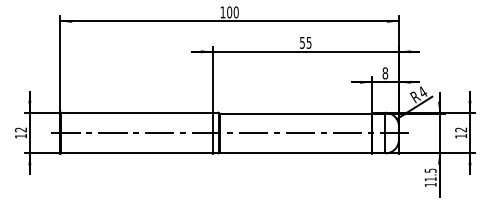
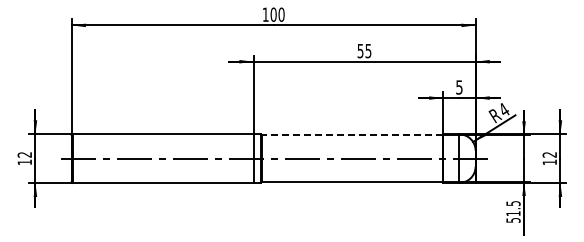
text: (385, 73) -> (459, 87), 8 -> 5
line: (295, 113) -> (352, 135), solid -> dashed
text: (430, 184) -> (513, 220), 11.5 -> 51.5

